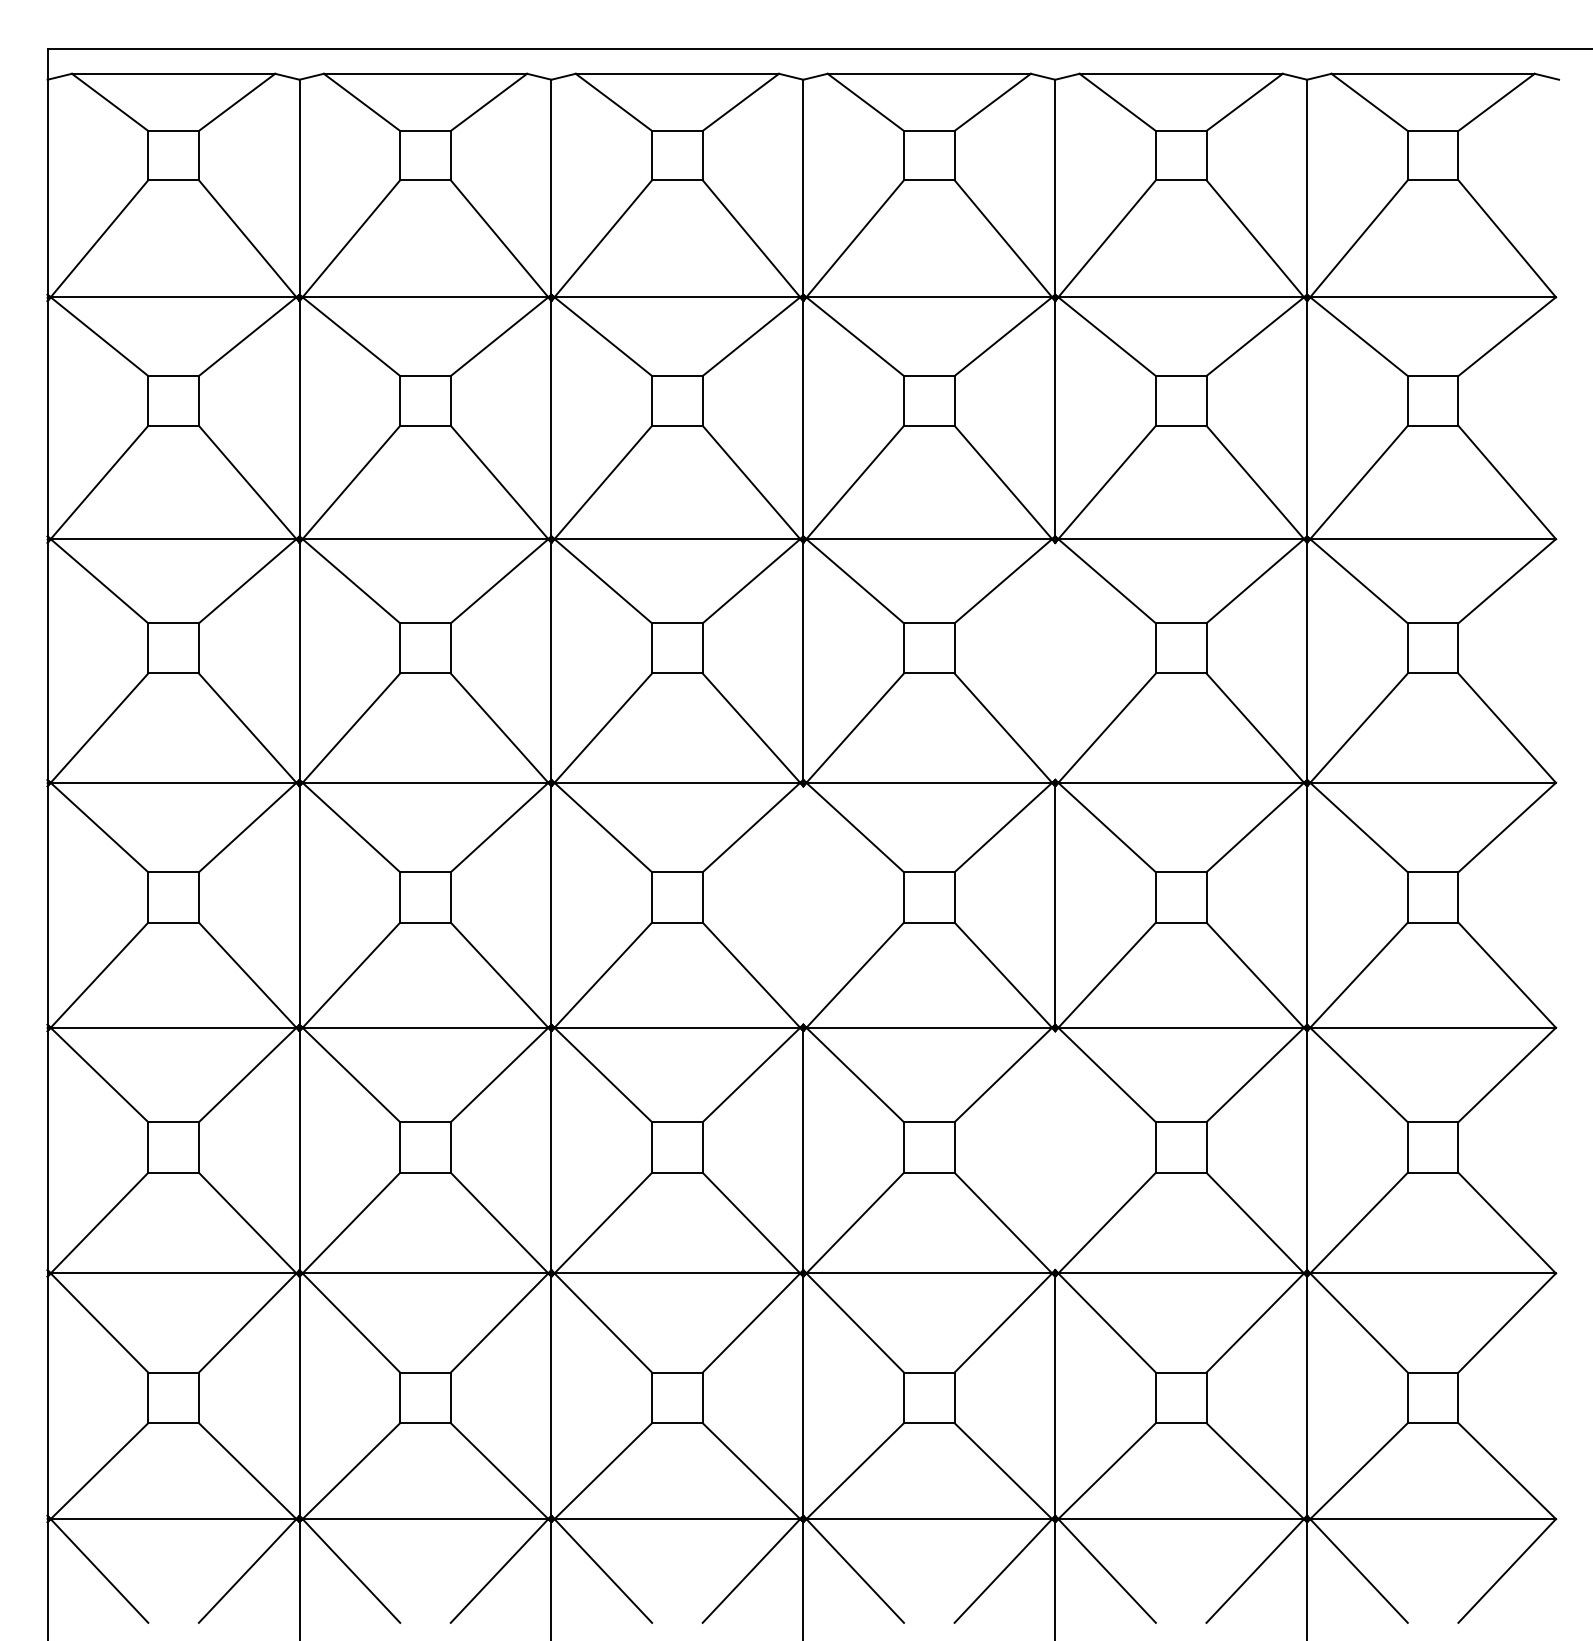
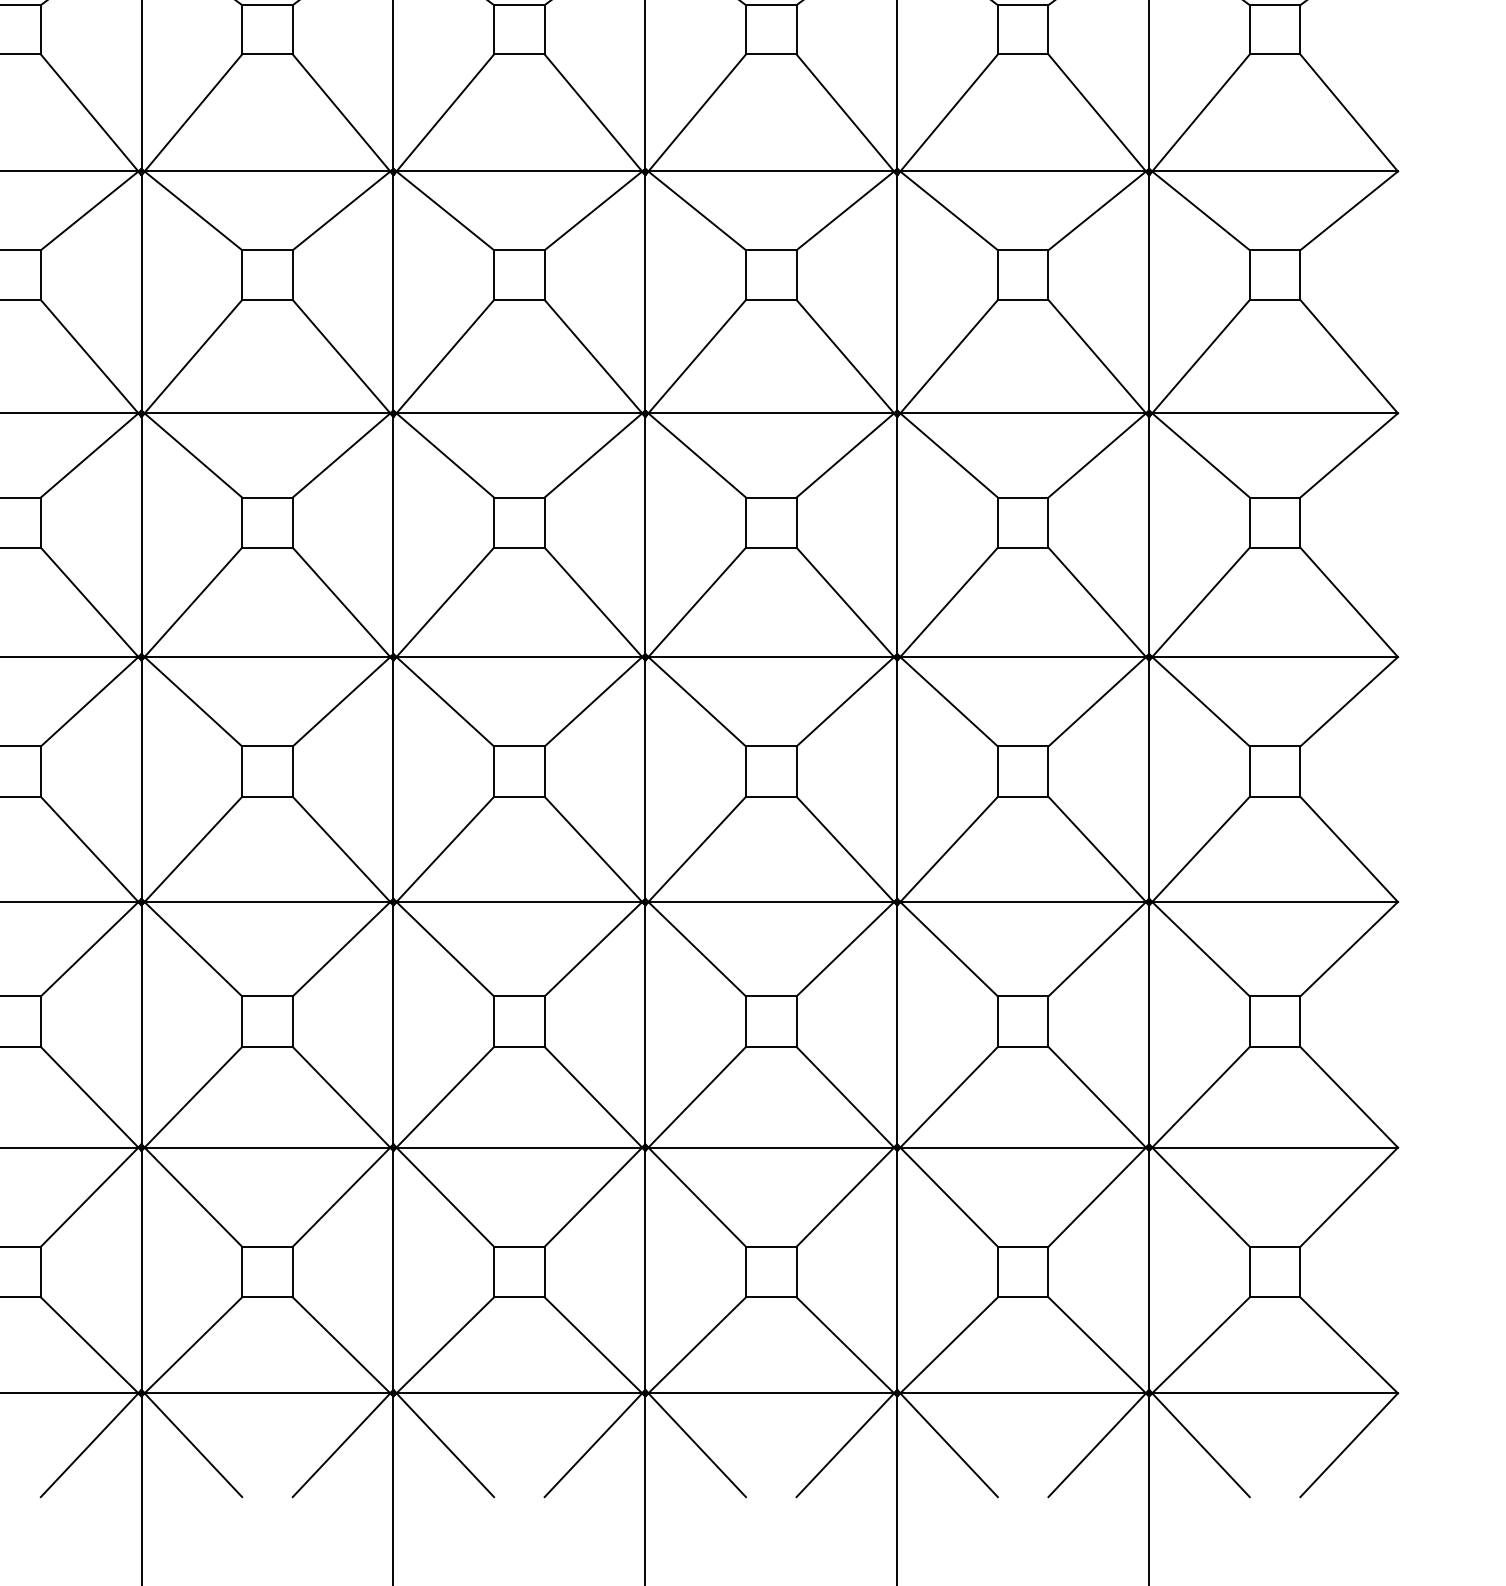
line: (1055, 660) -> (897, 534), added
line: (803, 905) -> (645, 779), added
line: (1055, 1150) -> (897, 1024), added

